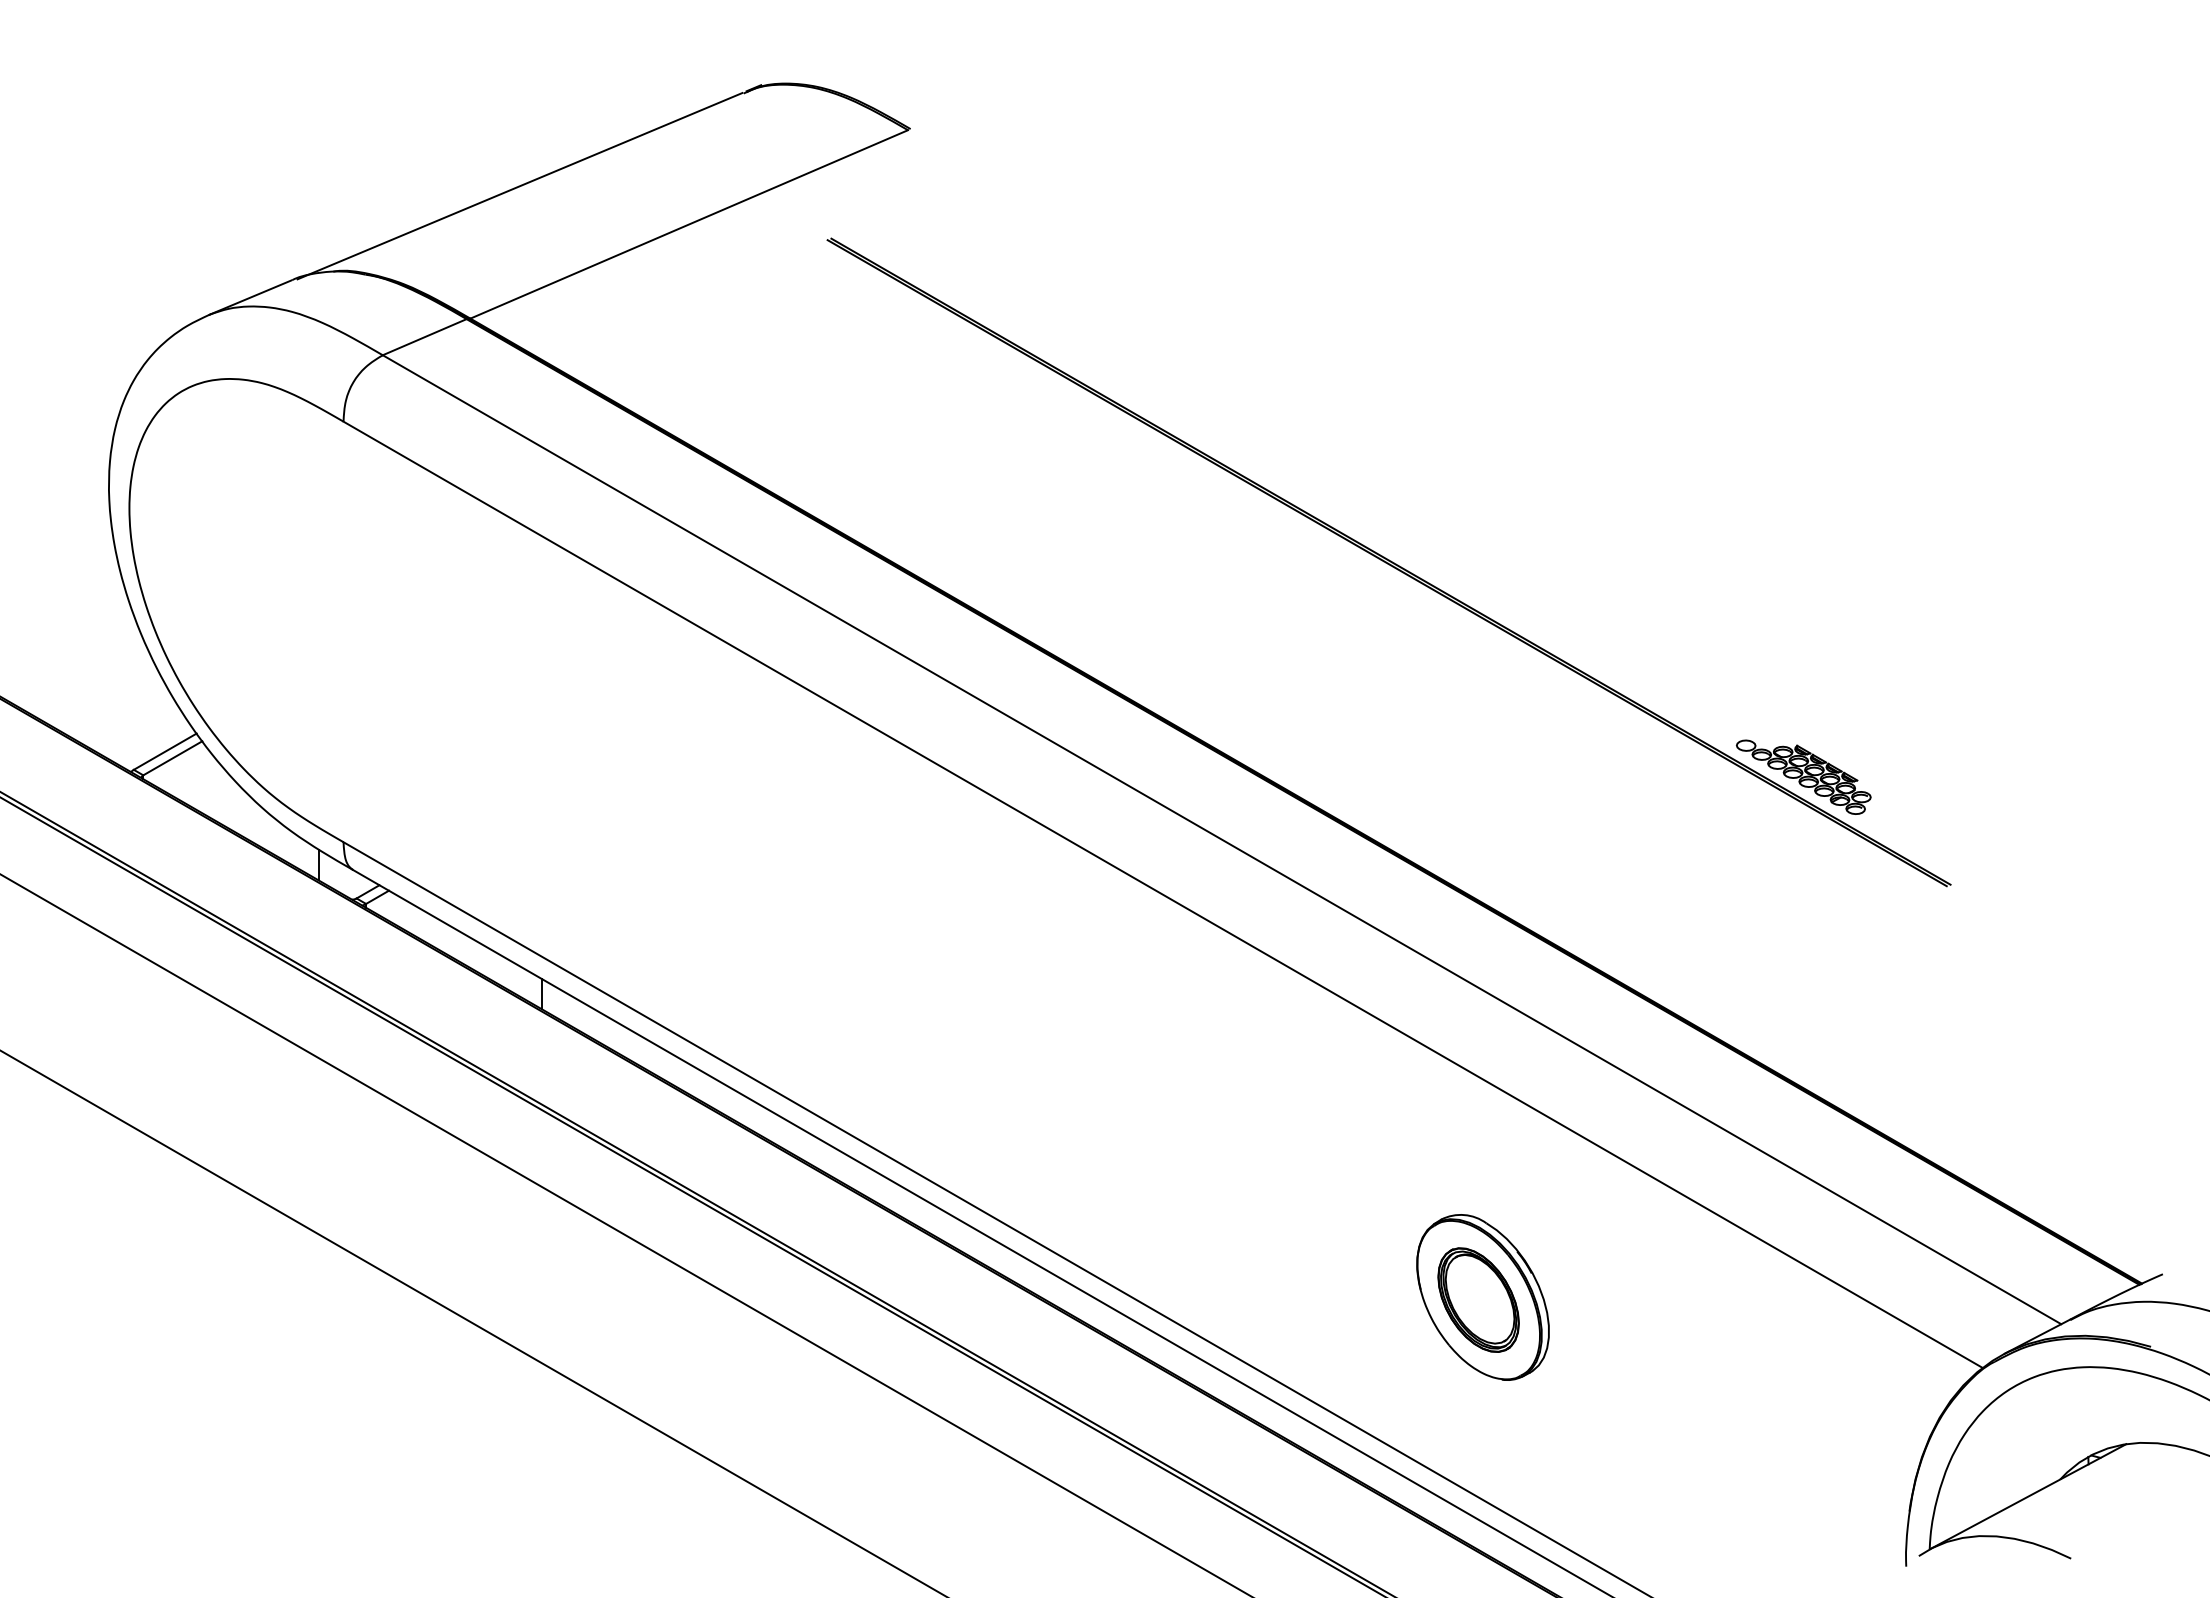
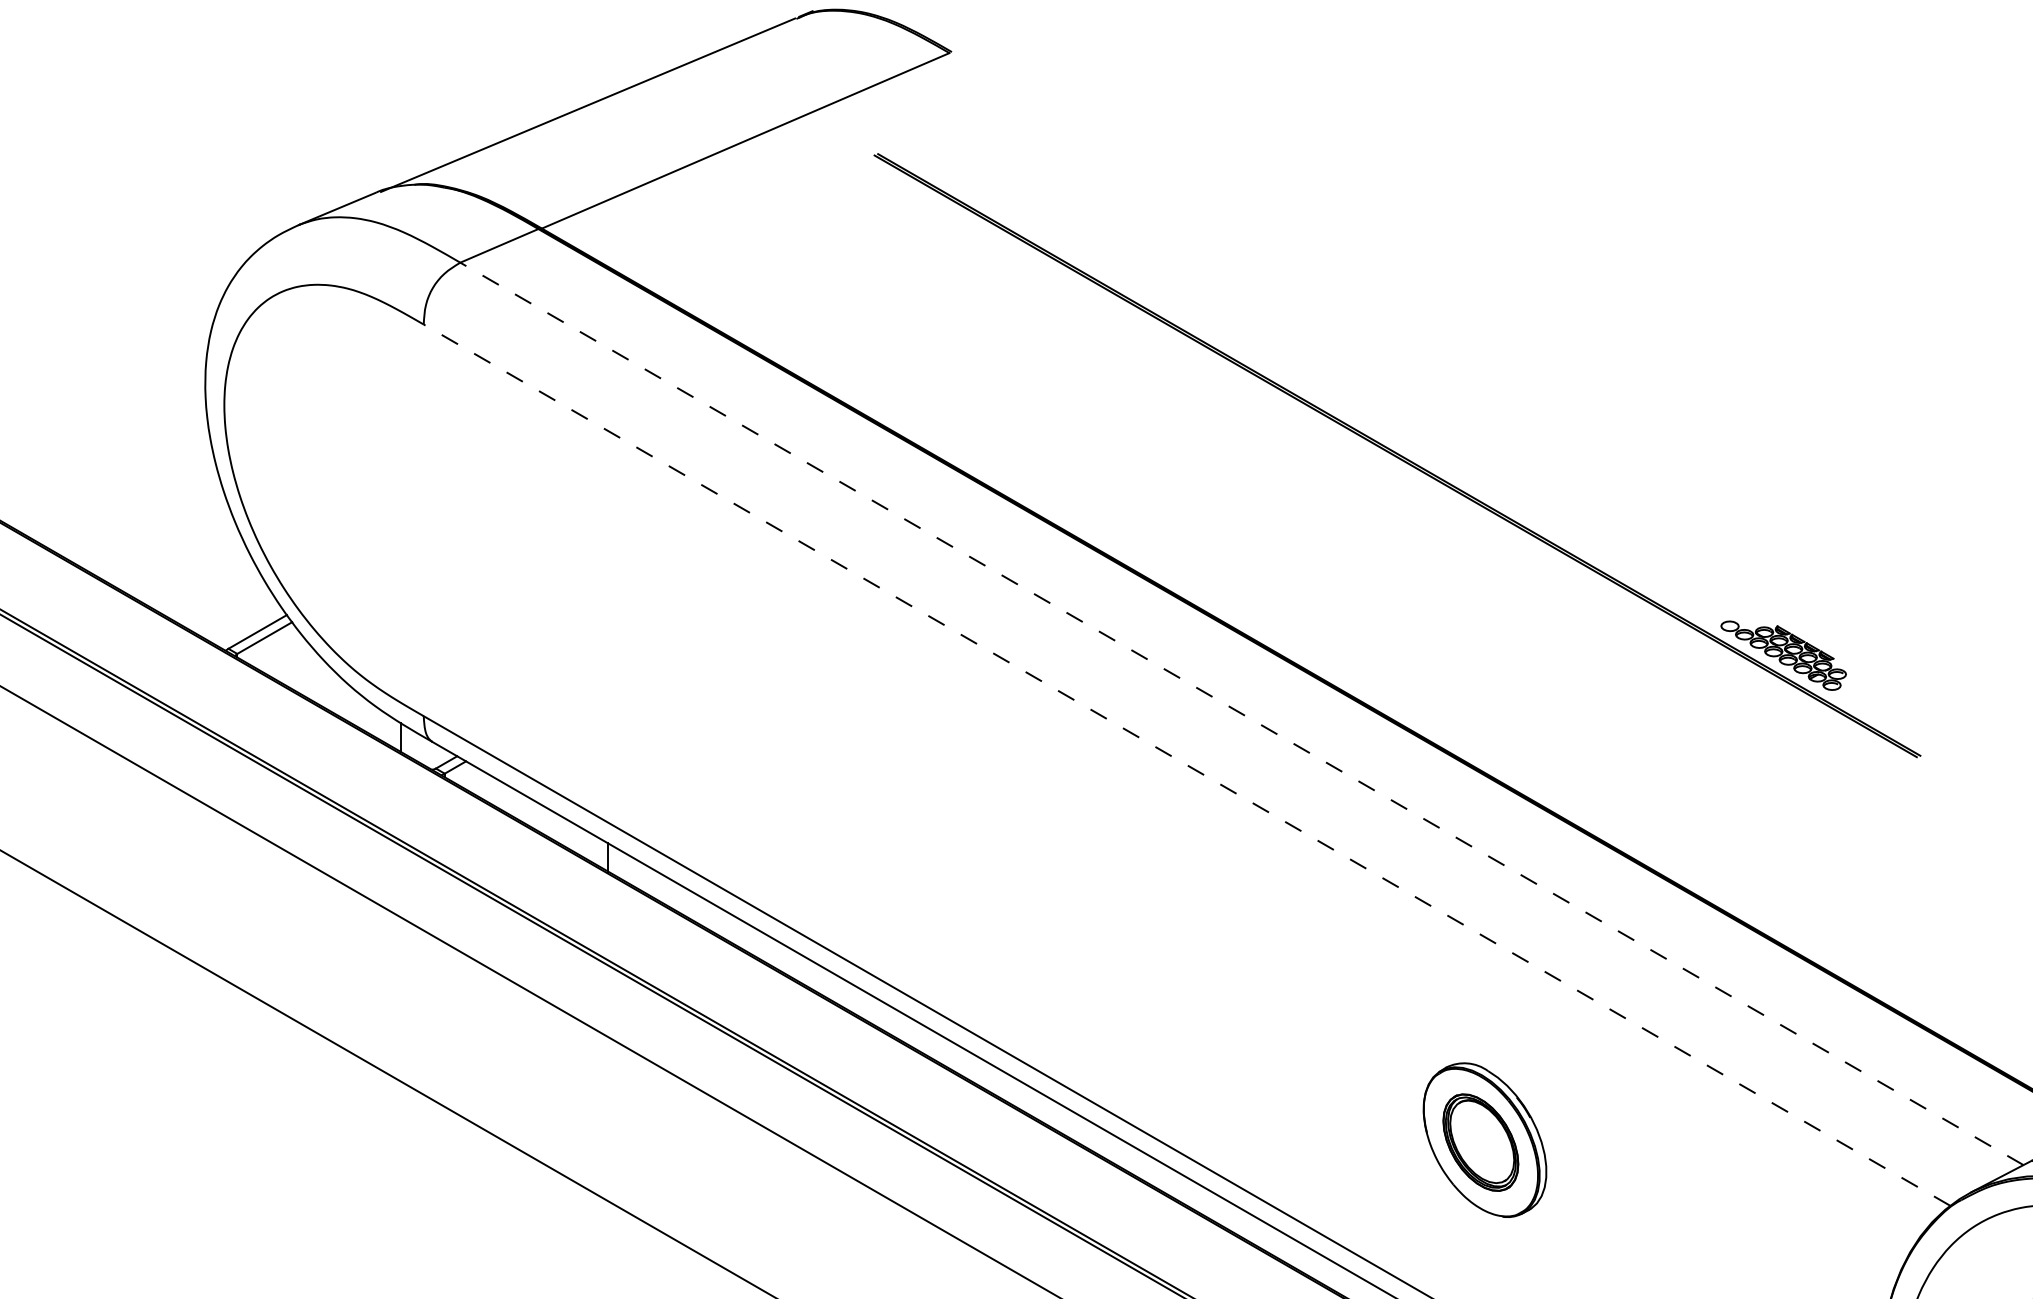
line: (1221, 839) -> (1241, 713), solid -> dashed
line: (1162, 894) -> (1186, 764), solid -> dashed

